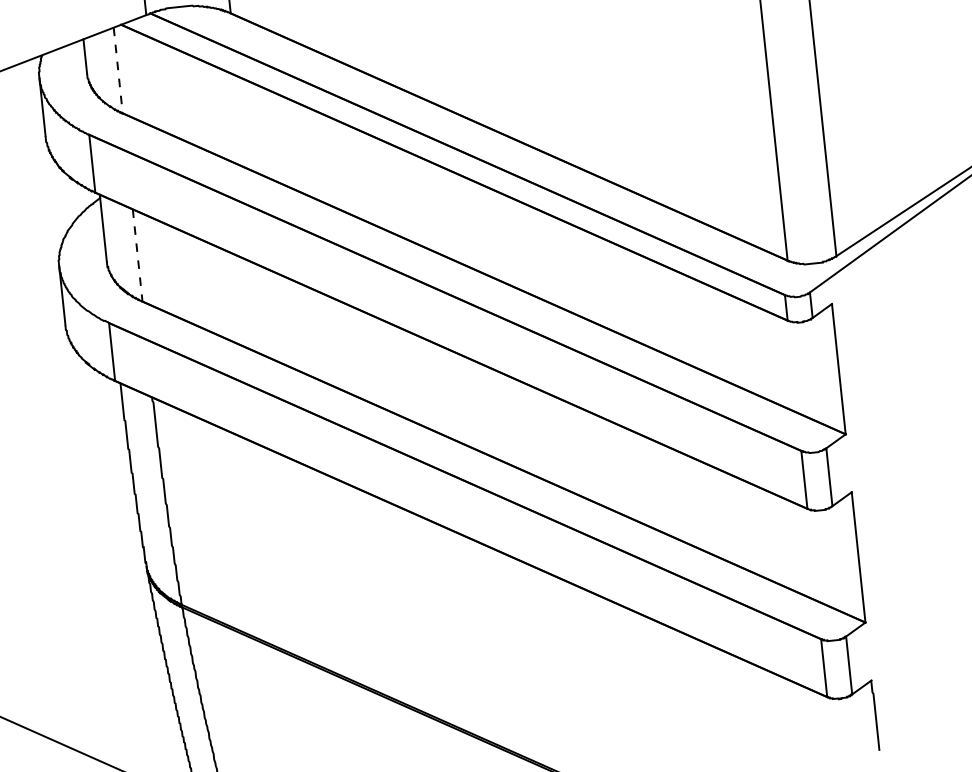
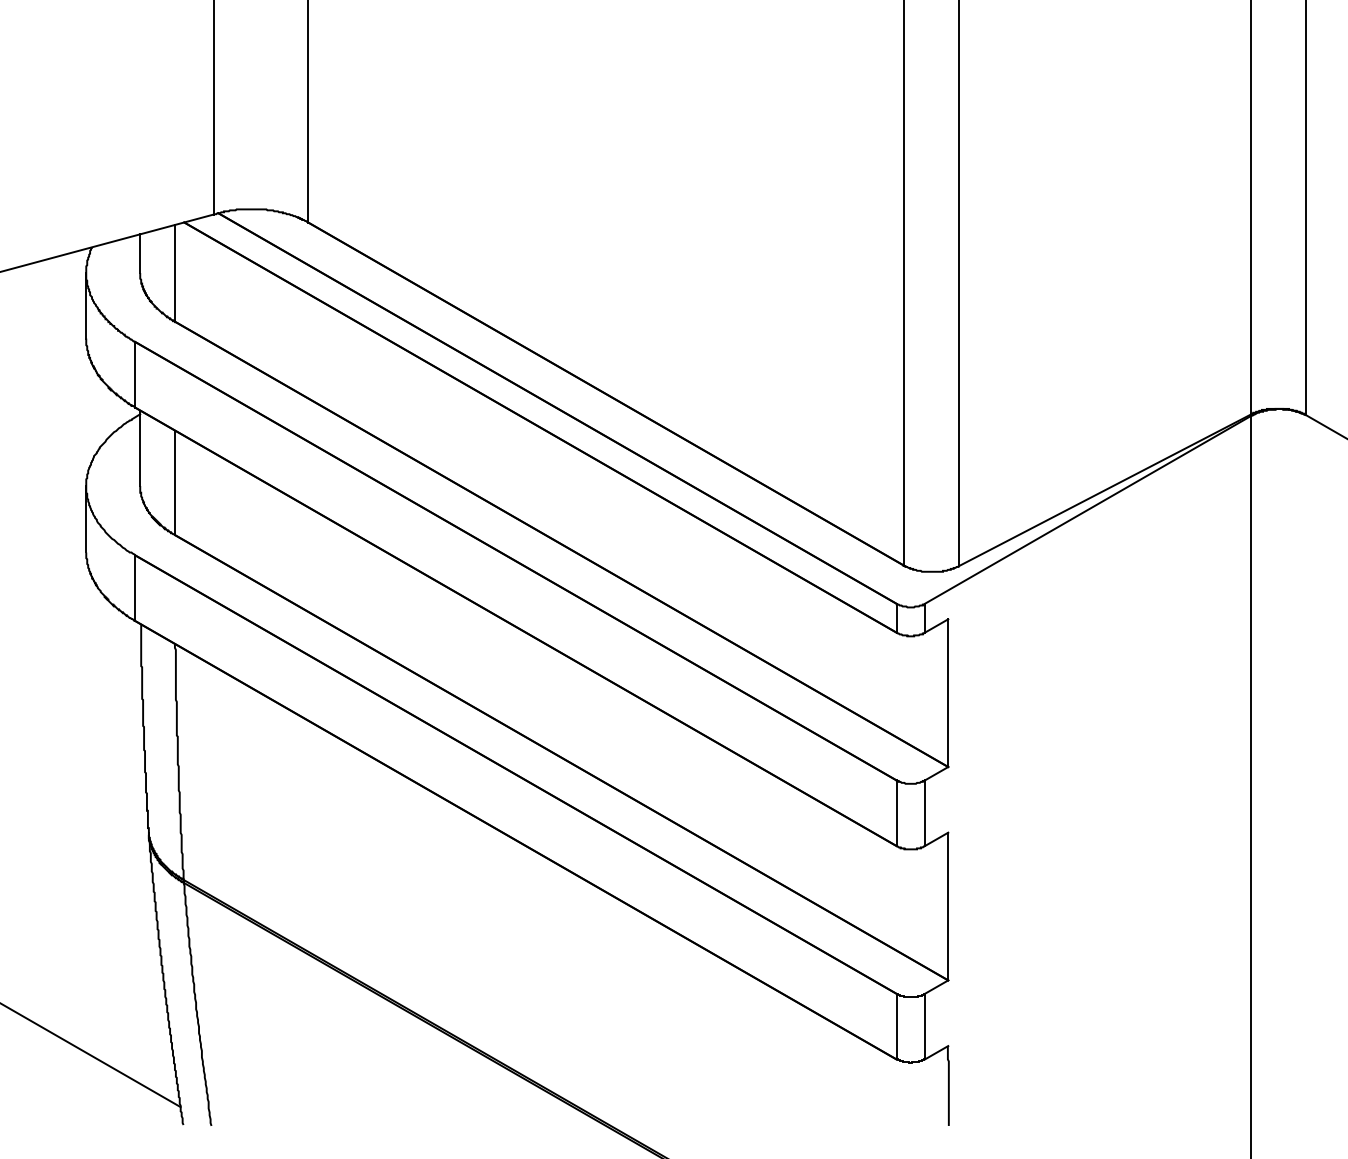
line: (118, 70) -> (175, 273), dashed -> solid
line: (137, 255) -> (175, 483), dashed -> solid

